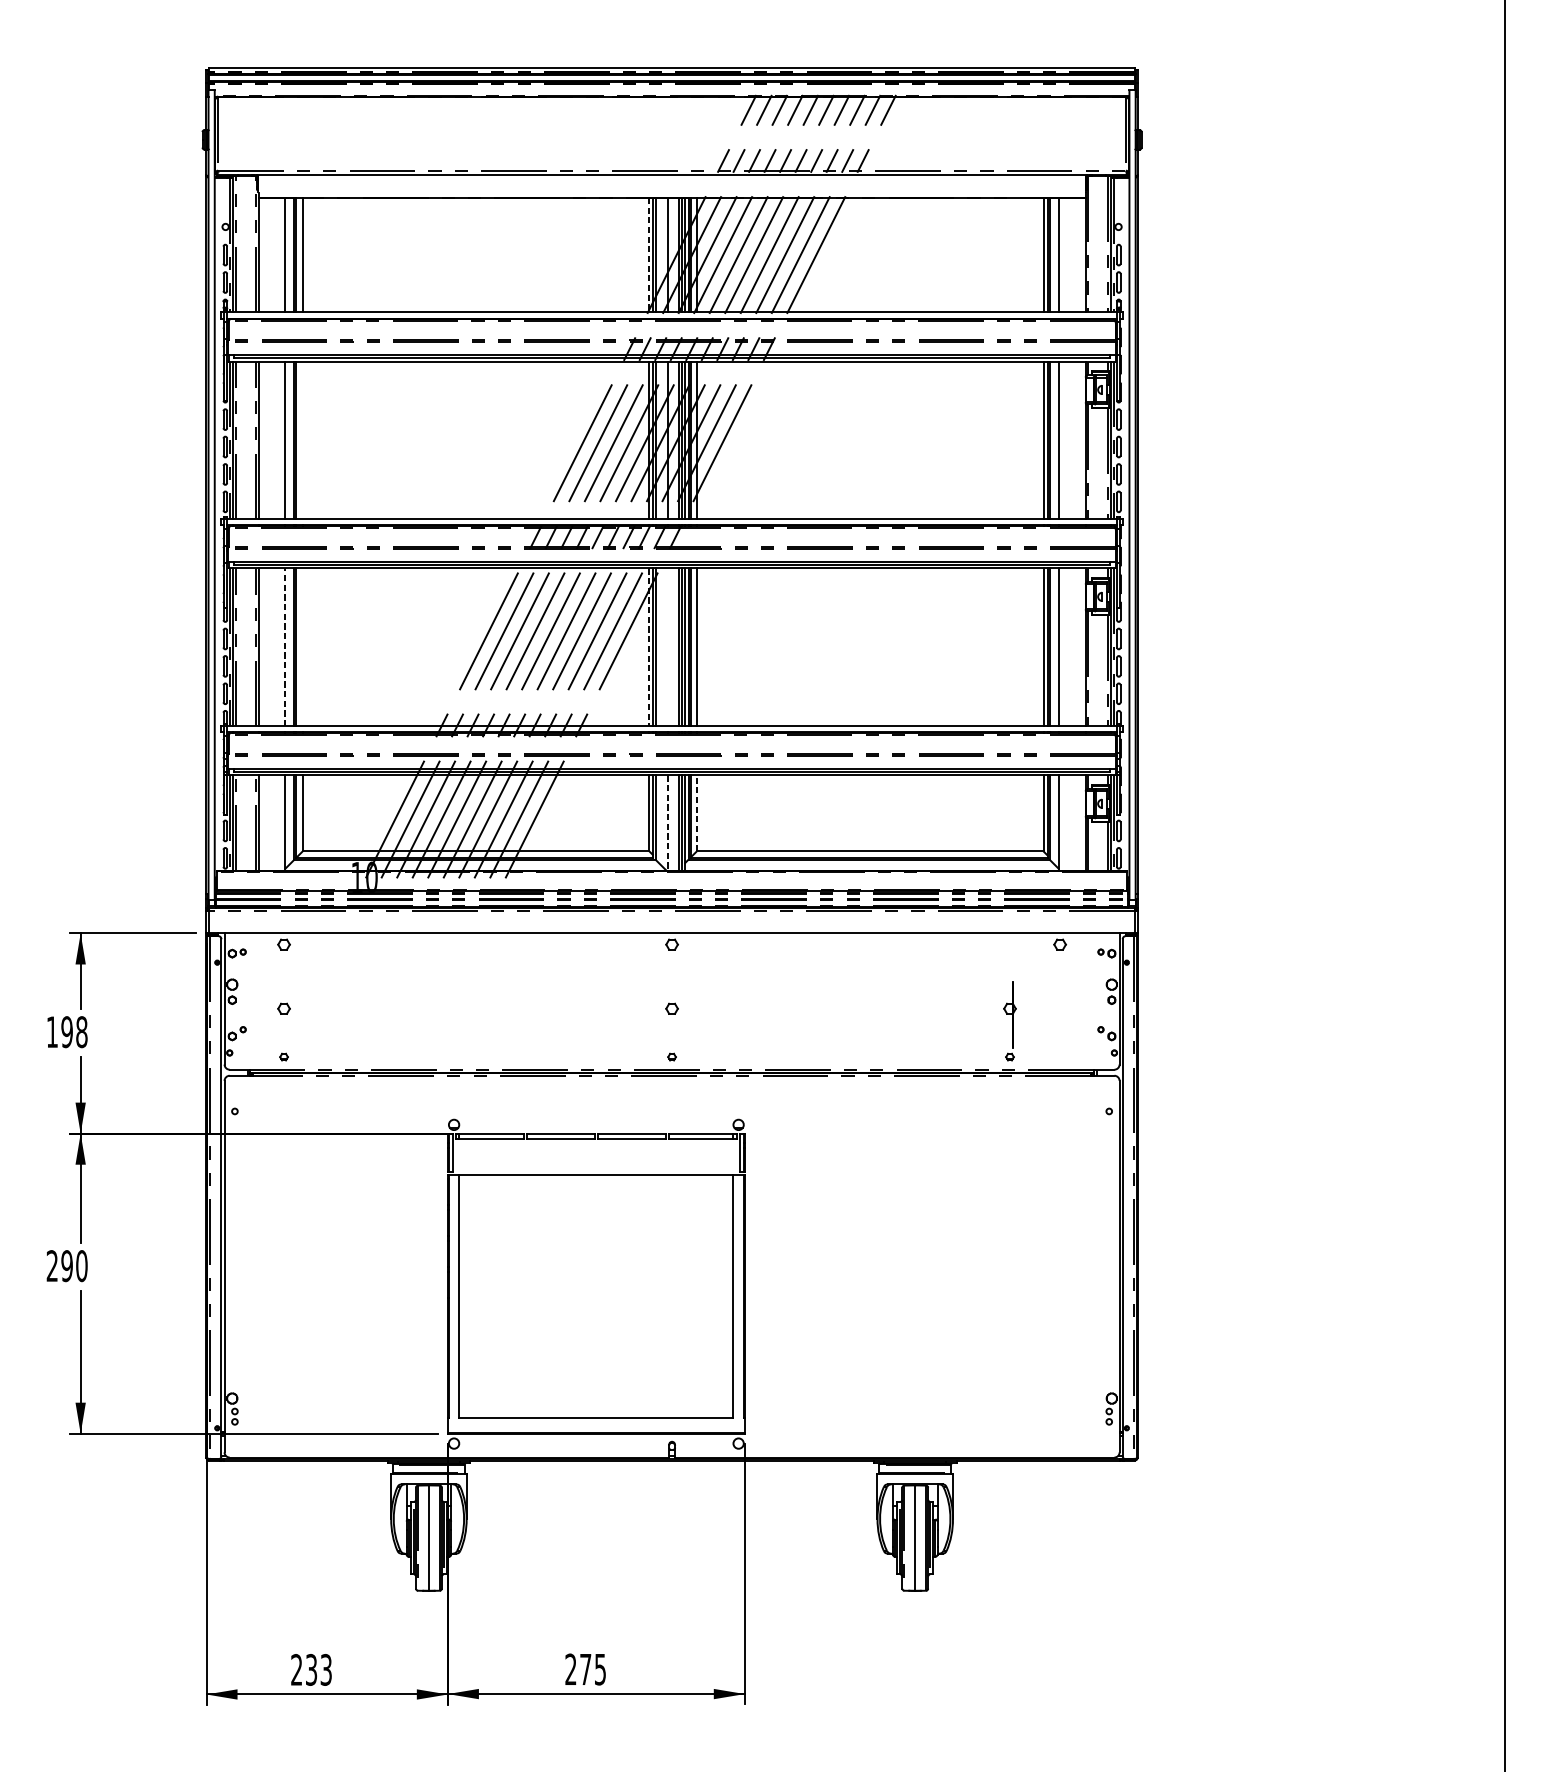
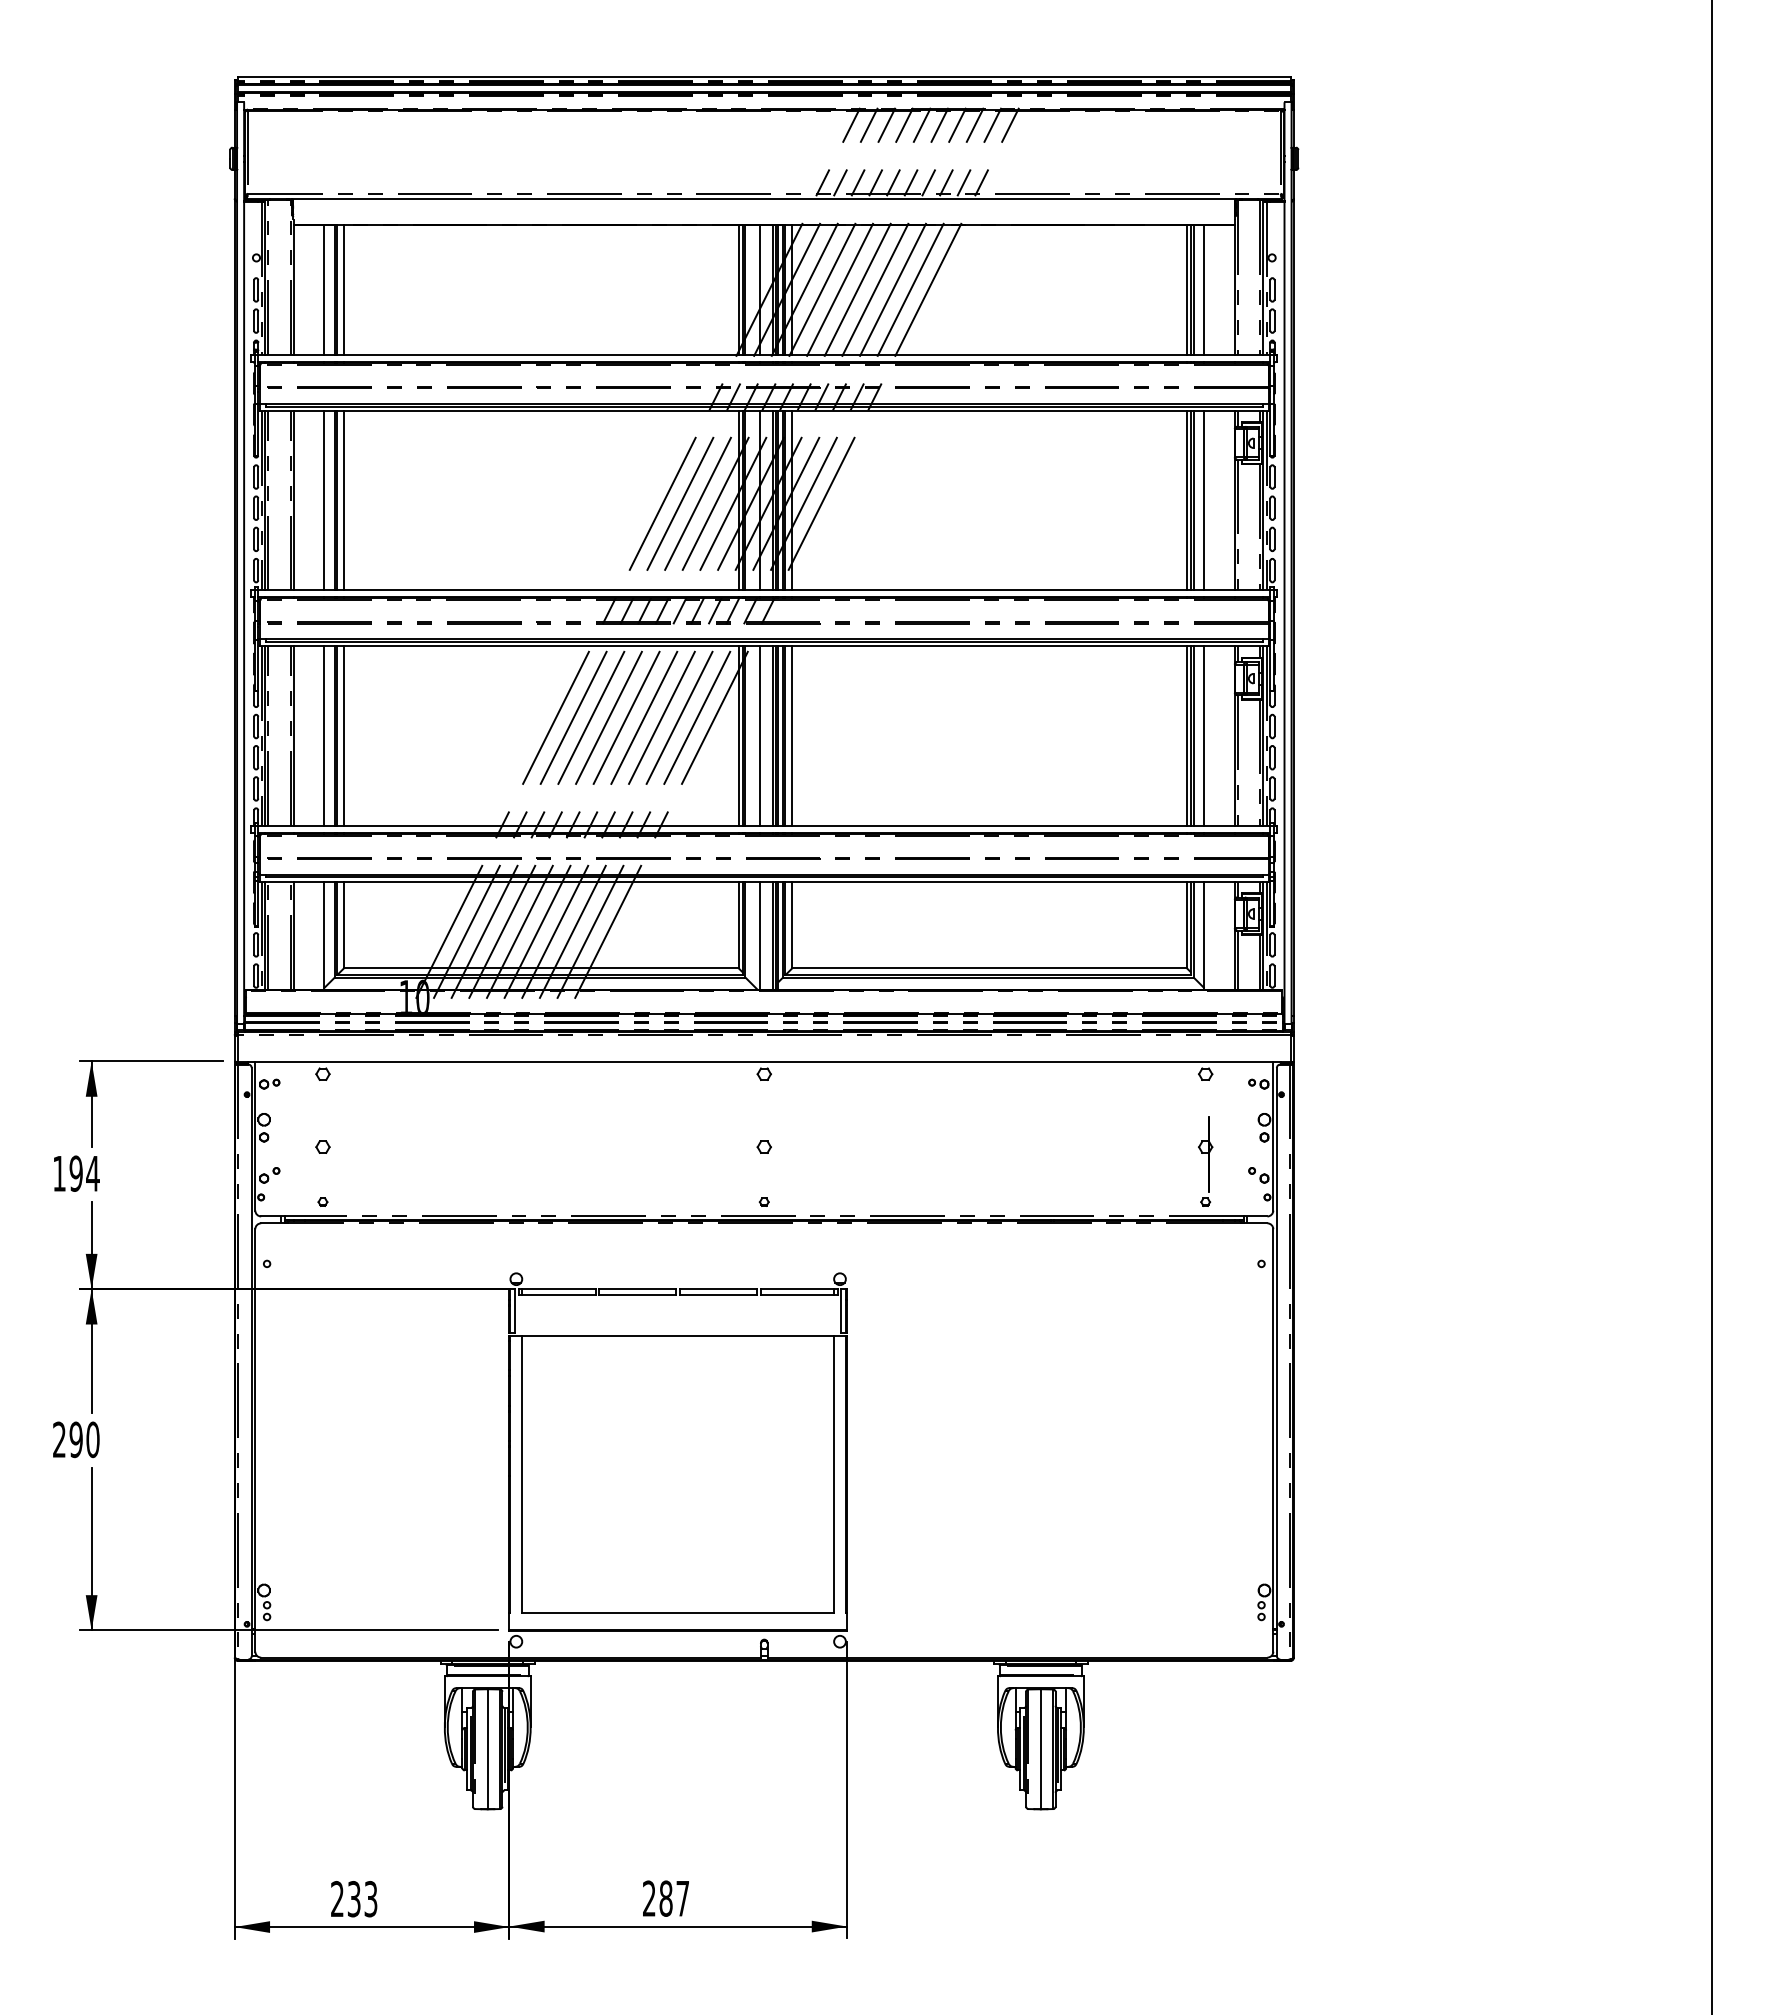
line: (649, 255) -> (738, 290), dashed -> solid
line: (302, 440) -> (344, 500), added
line: (302, 646) -> (344, 735), added
line: (667, 646) -> (759, 735), added
line: (285, 647) -> (324, 736), dashed -> solid
line: (649, 647) -> (738, 736), dashed -> solid
line: (696, 813) -> (792, 924), dashed -> solid
line: (667, 823) -> (759, 936), dashed -> solid
part: (1009, 1021) -> (1205, 1161), moved
text: (81, 1031) -> (92, 1173), 198 -> 194
text: (592, 1669) -> (673, 1898), 275 -> 287

